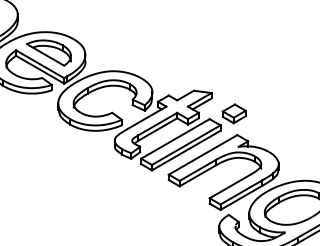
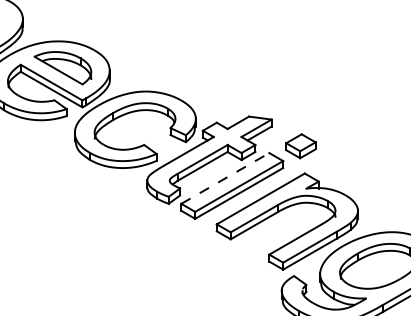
line: (175, 138) -> (225, 177), solid -> dashed

